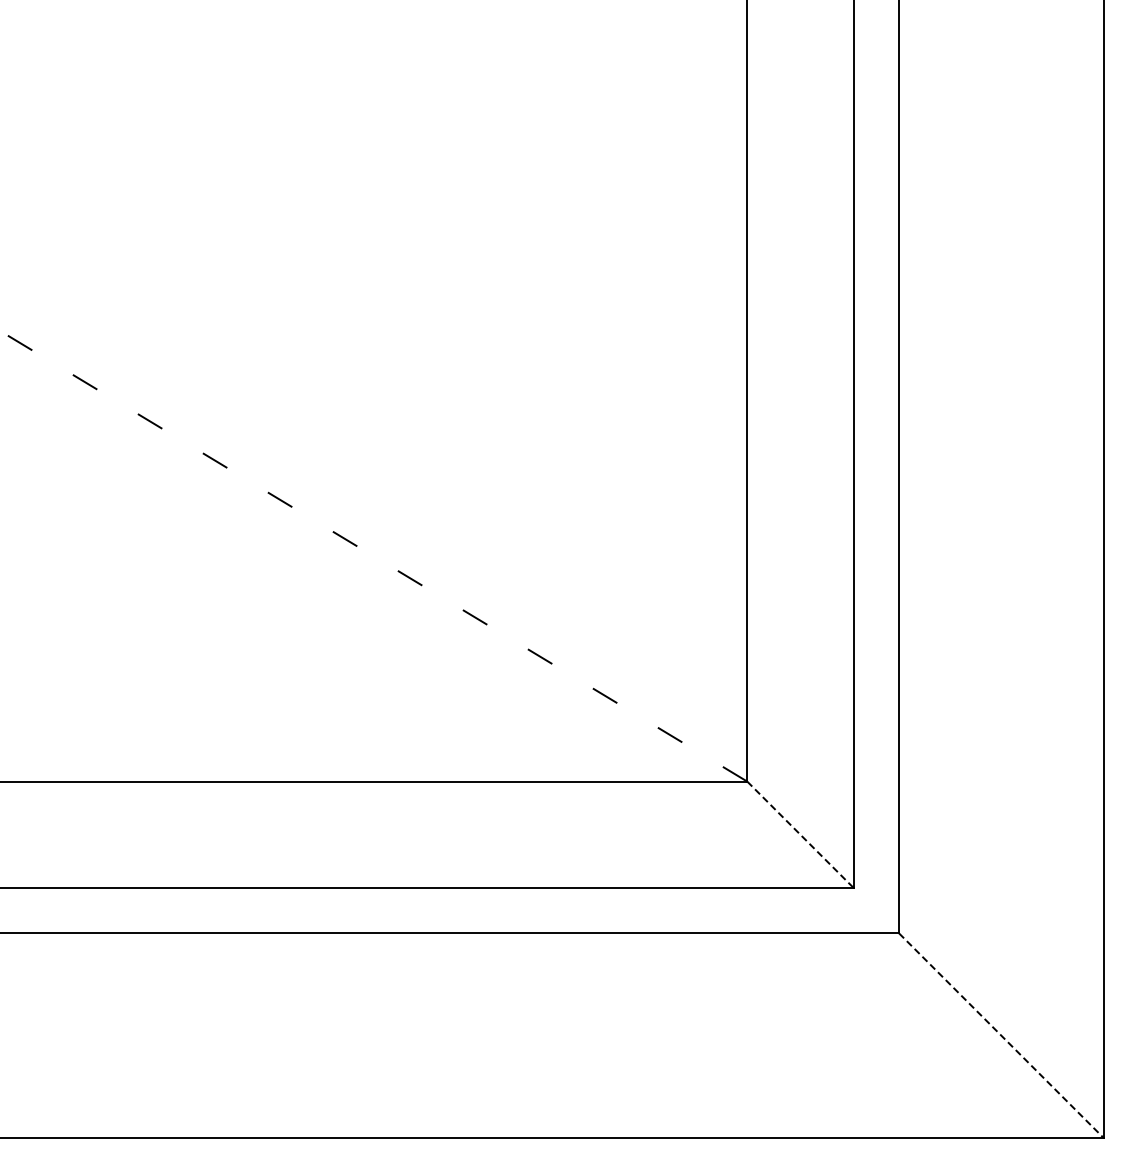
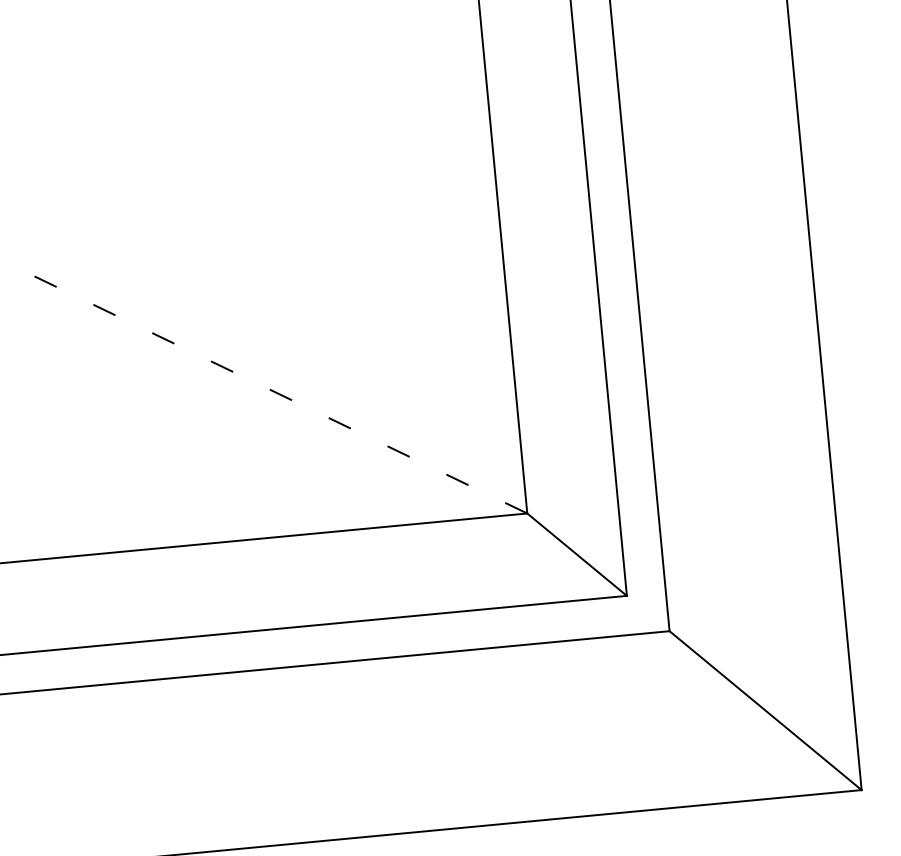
line: (800, 835) -> (577, 555), dashed -> solid
line: (1001, 1035) -> (765, 710), dashed -> solid

